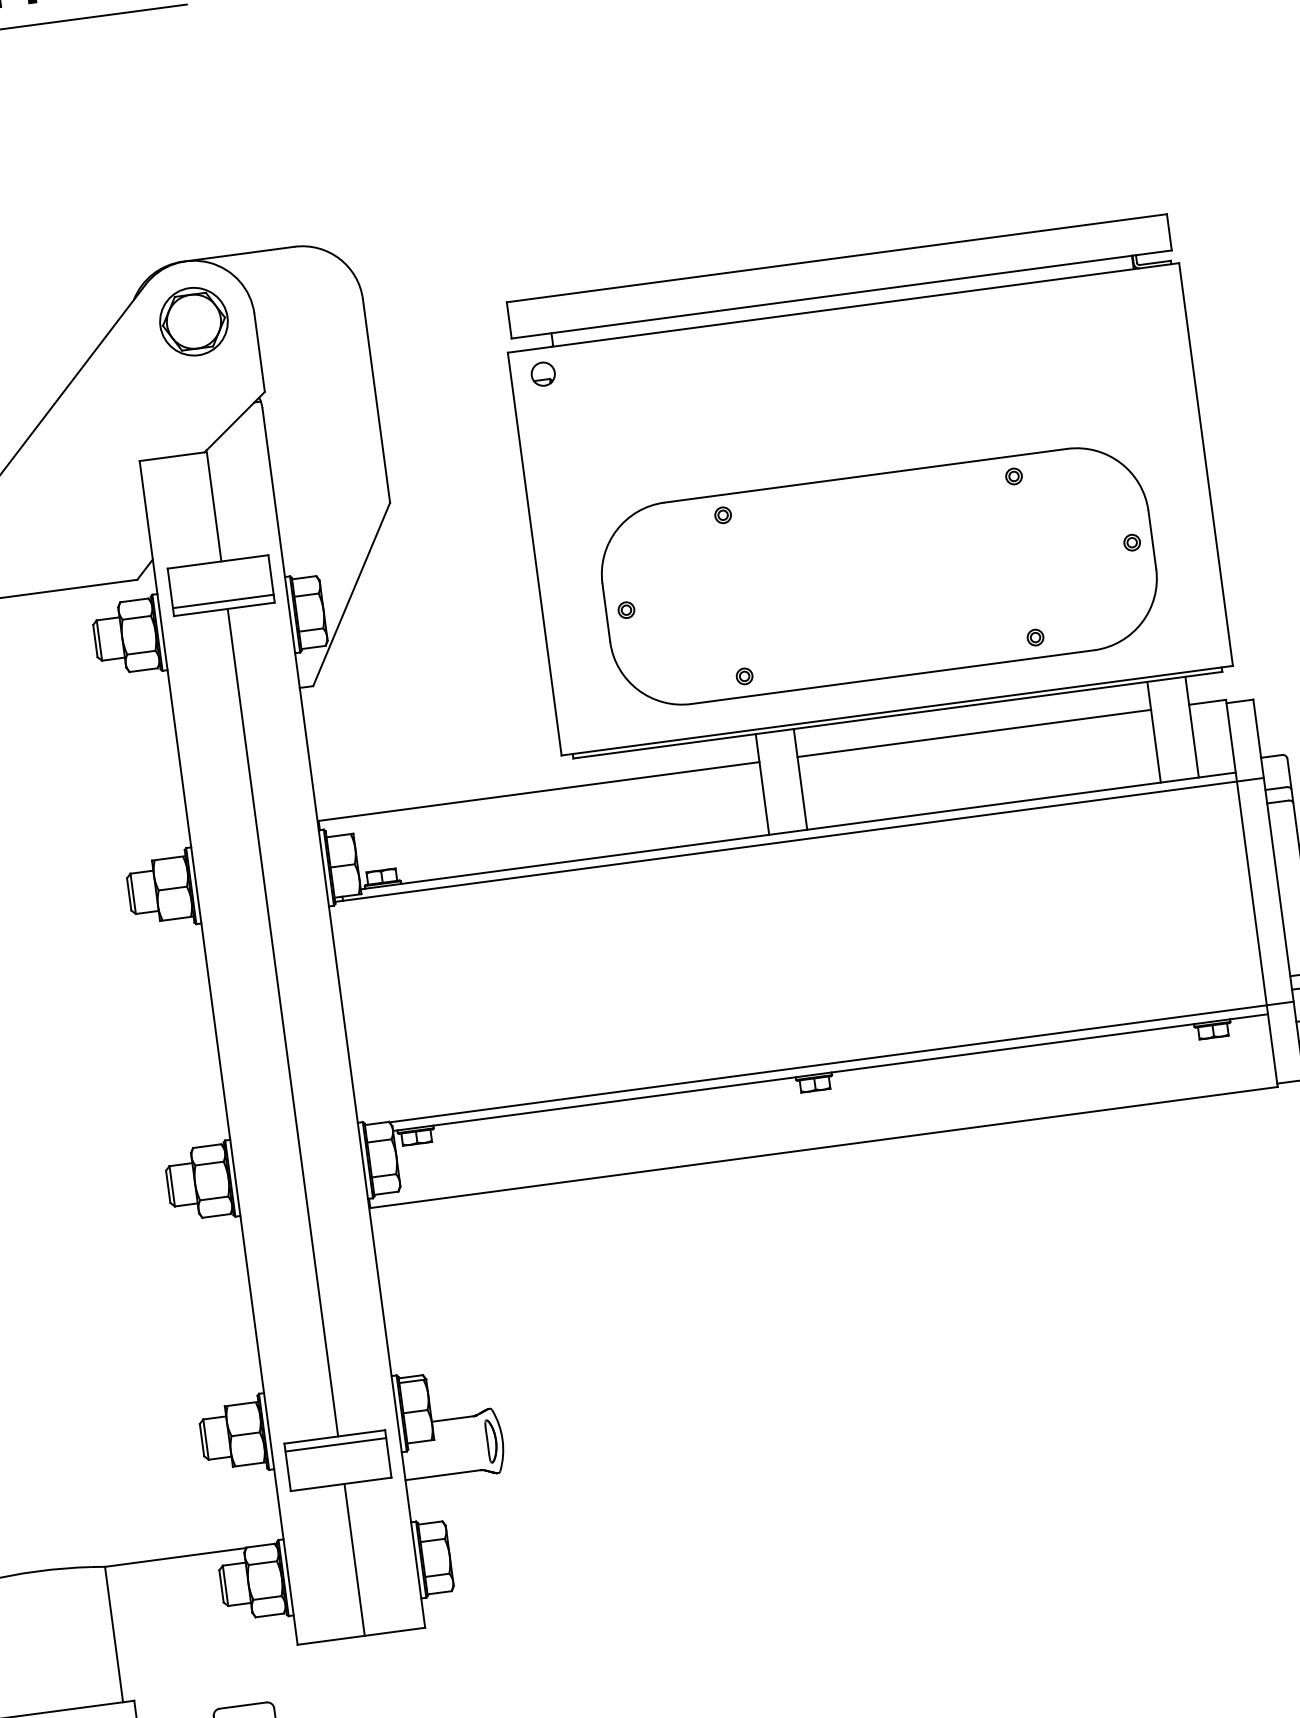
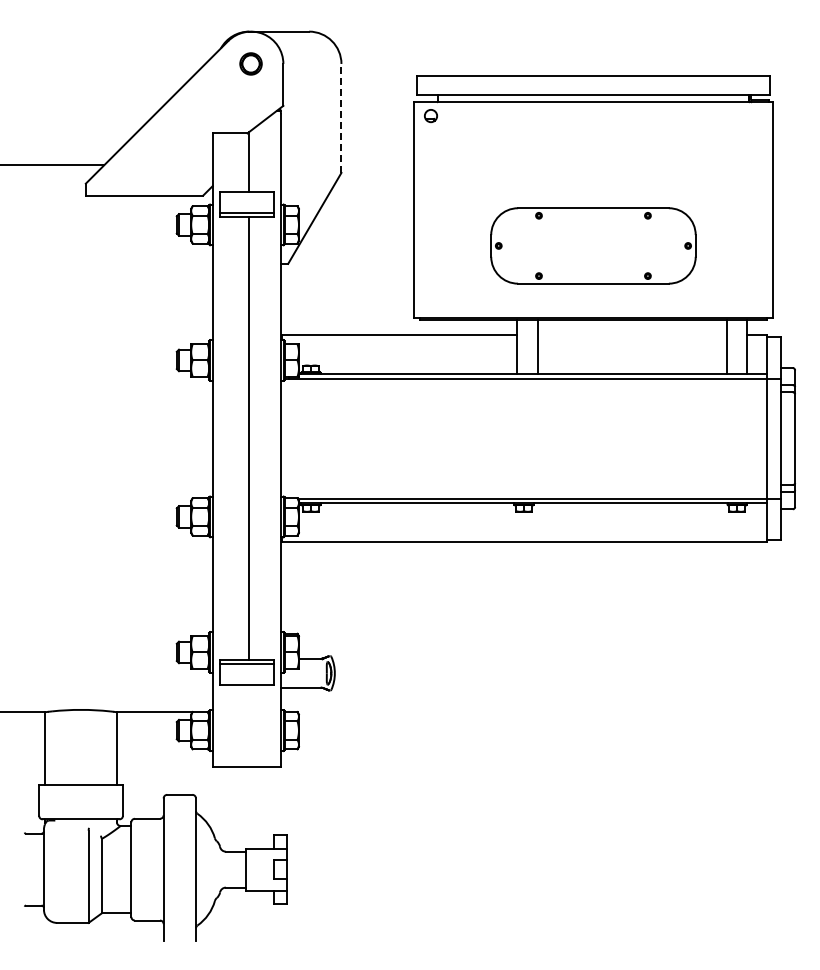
part: (192, 320) -> (250, 63), size x0.6
line: (376, 399) -> (341, 117), solid -> dashed
part: (879, 575) -> (593, 245), size x0.7
line: (972, 734) -> (631, 335), removed
line: (354, 1558) -> (248, 725), removed

